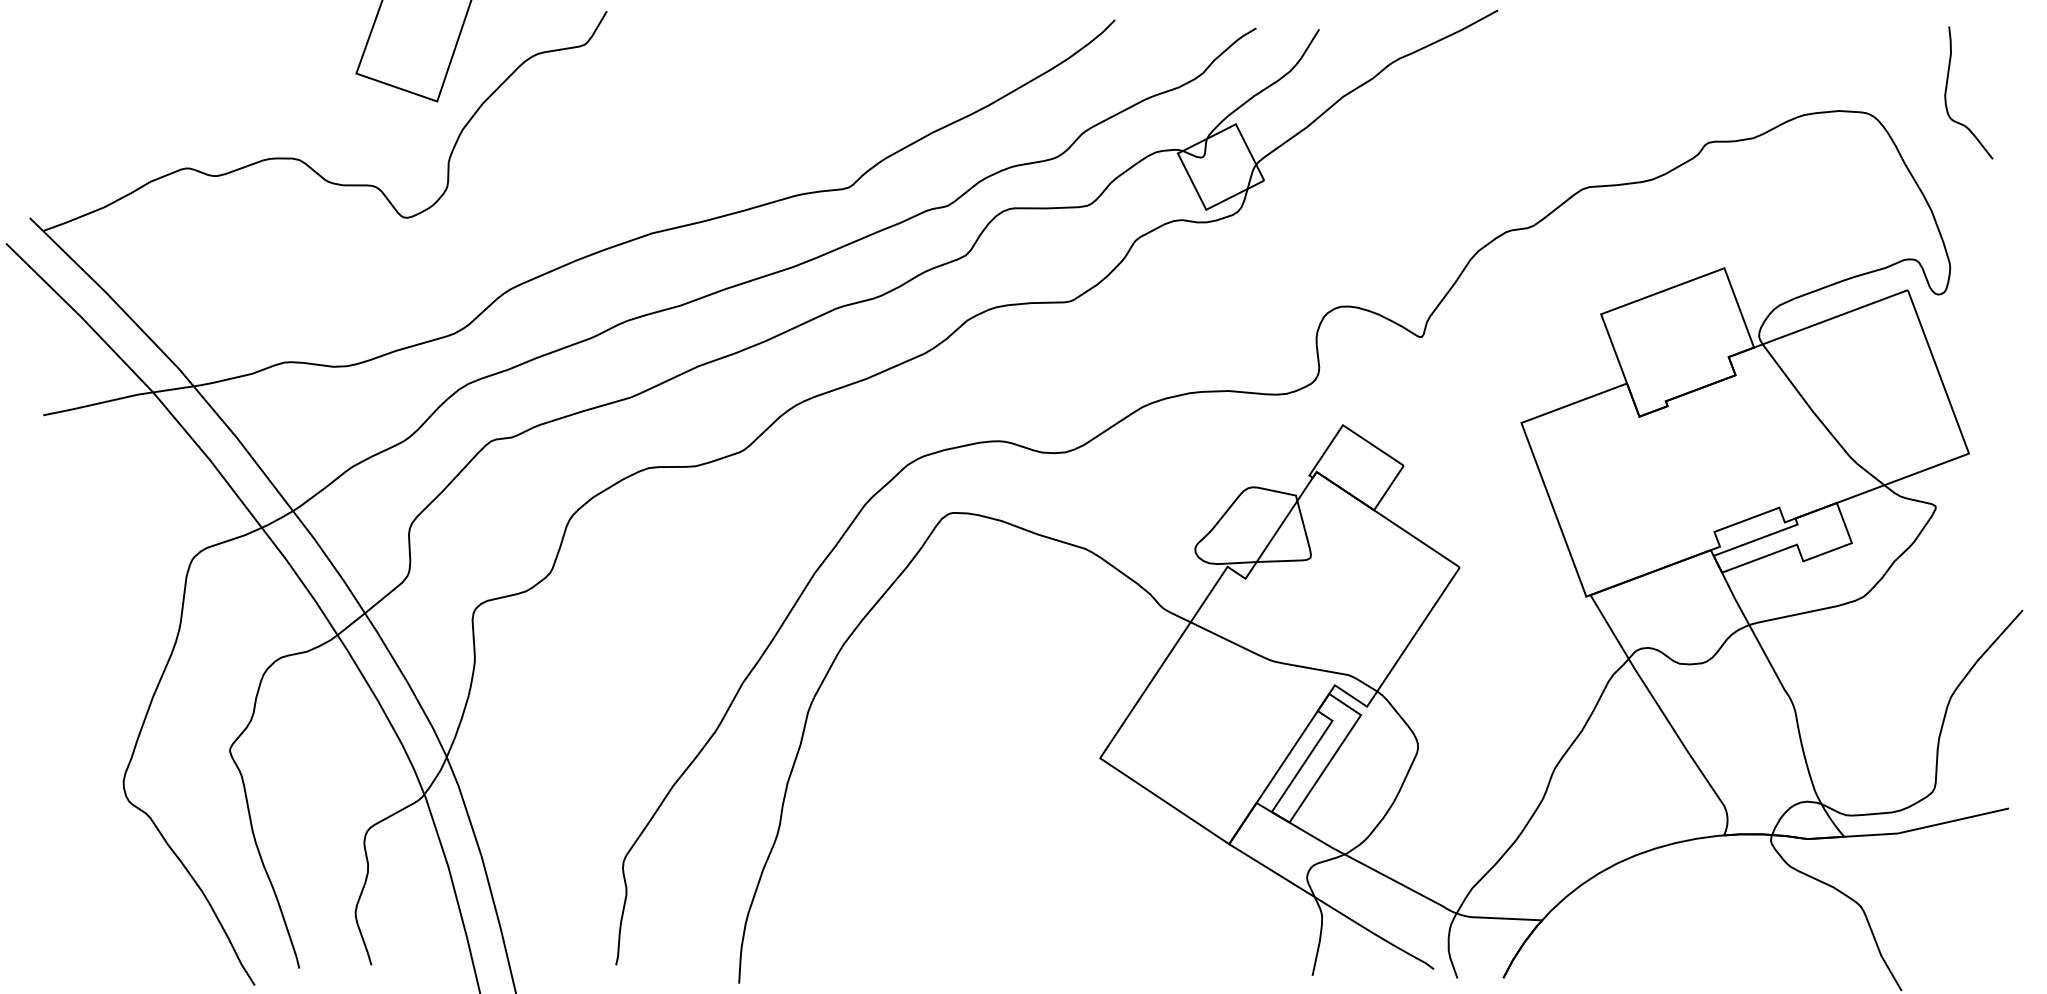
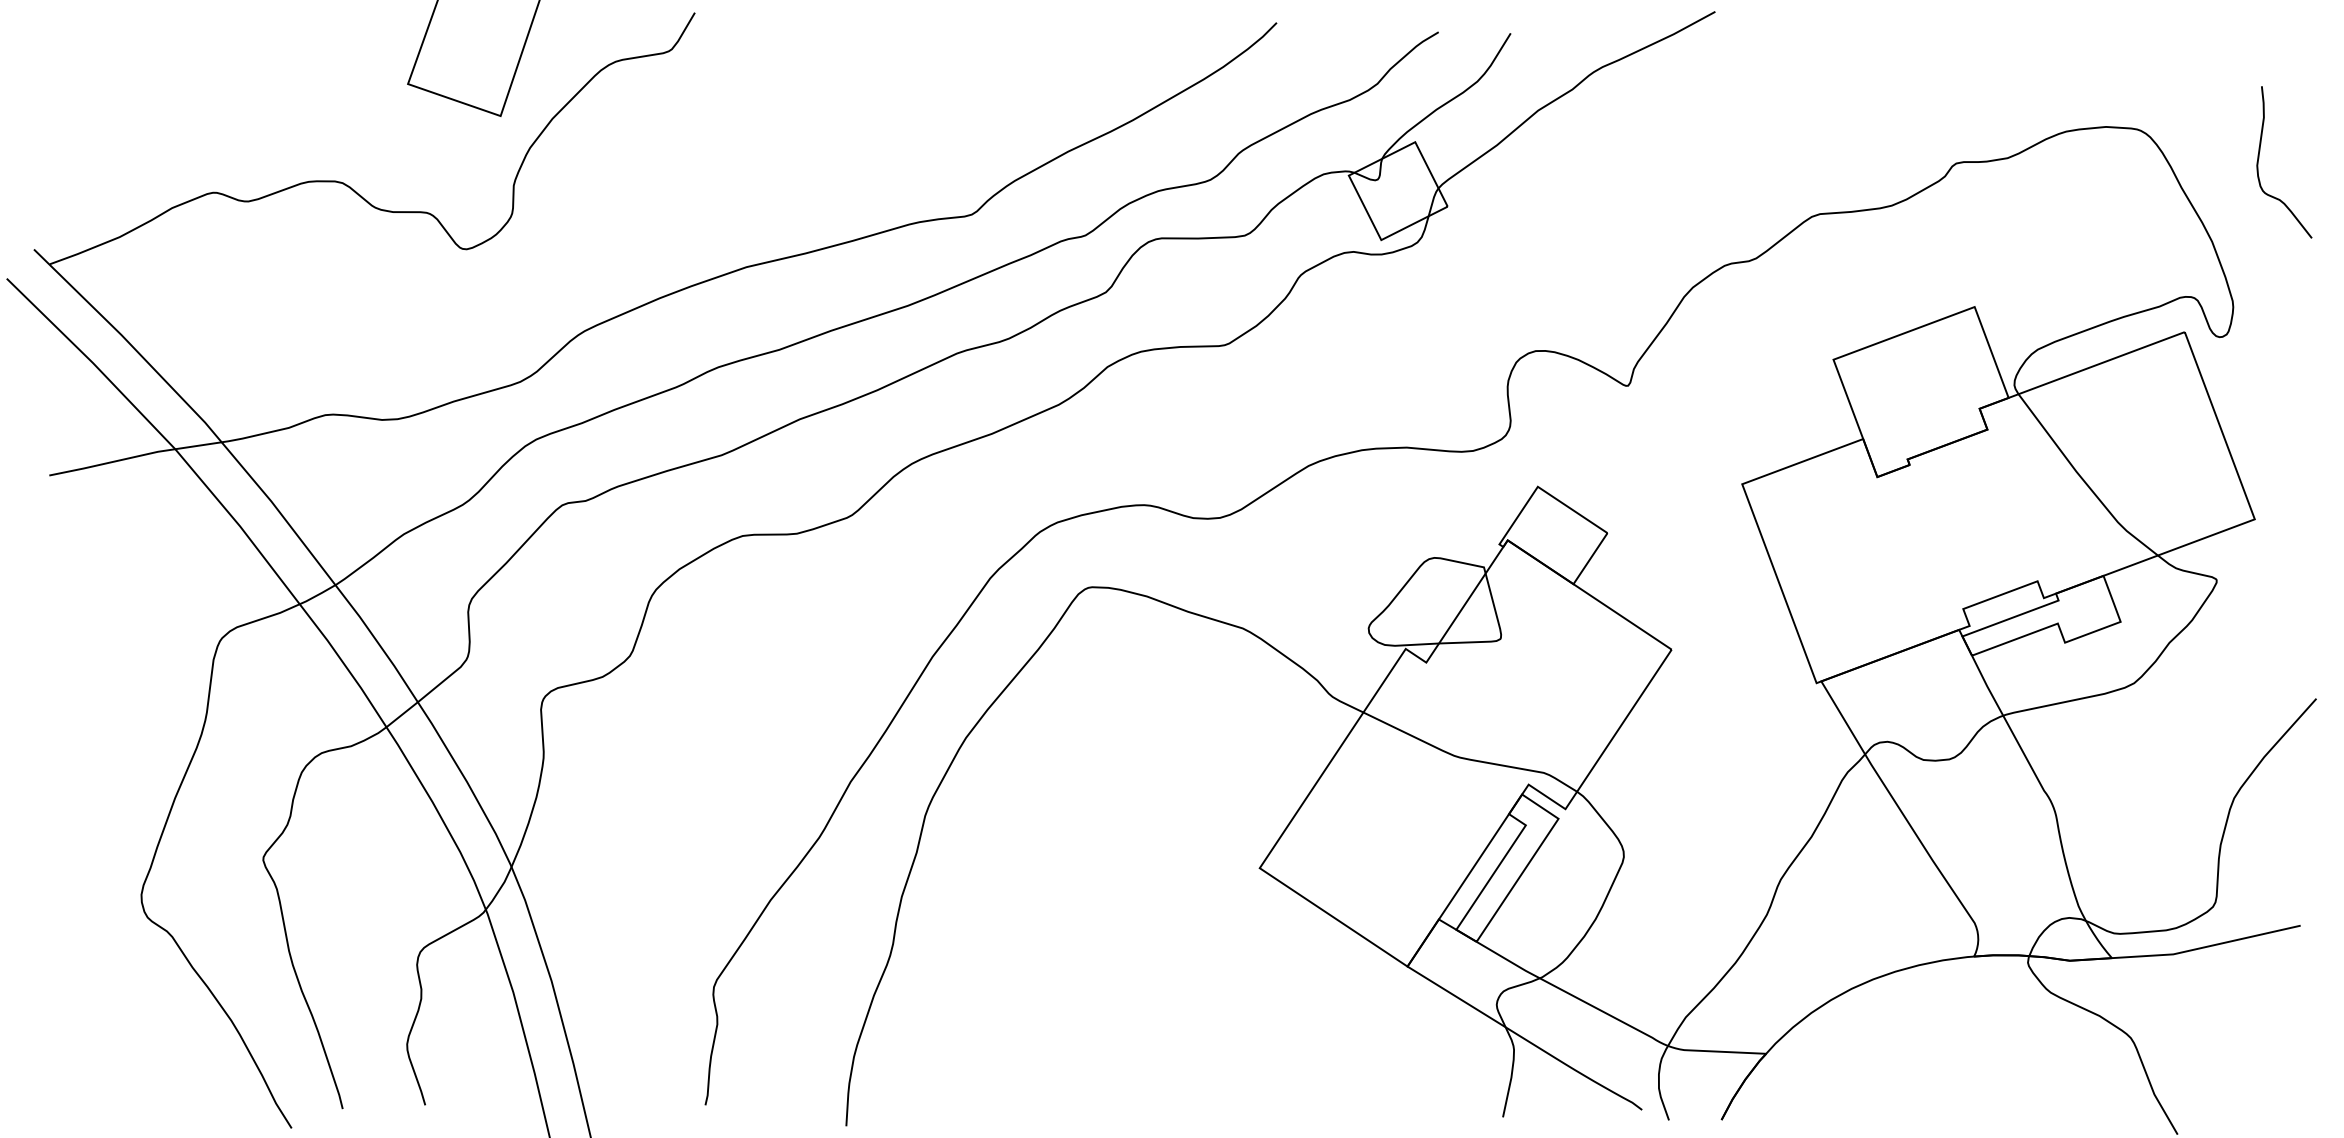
curve: (1947, 88) -> (2259, 157), moved

